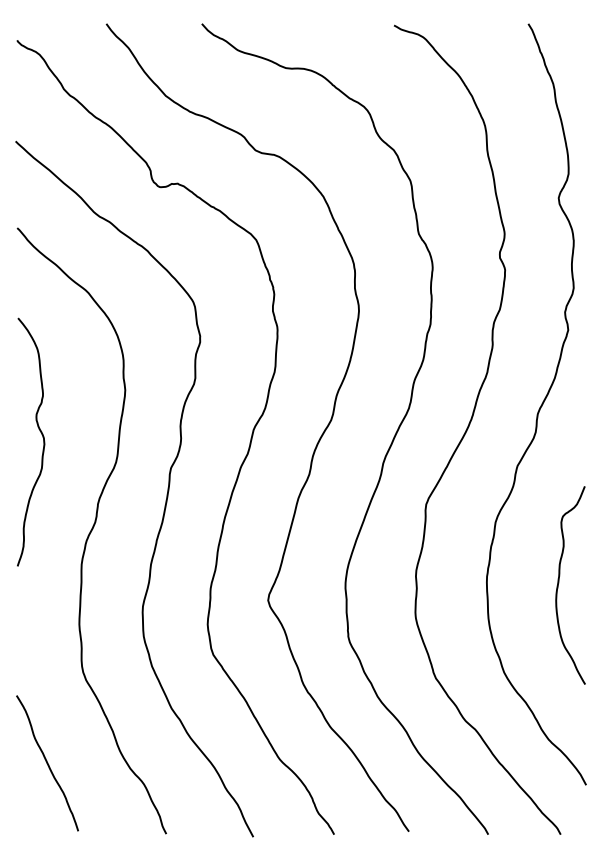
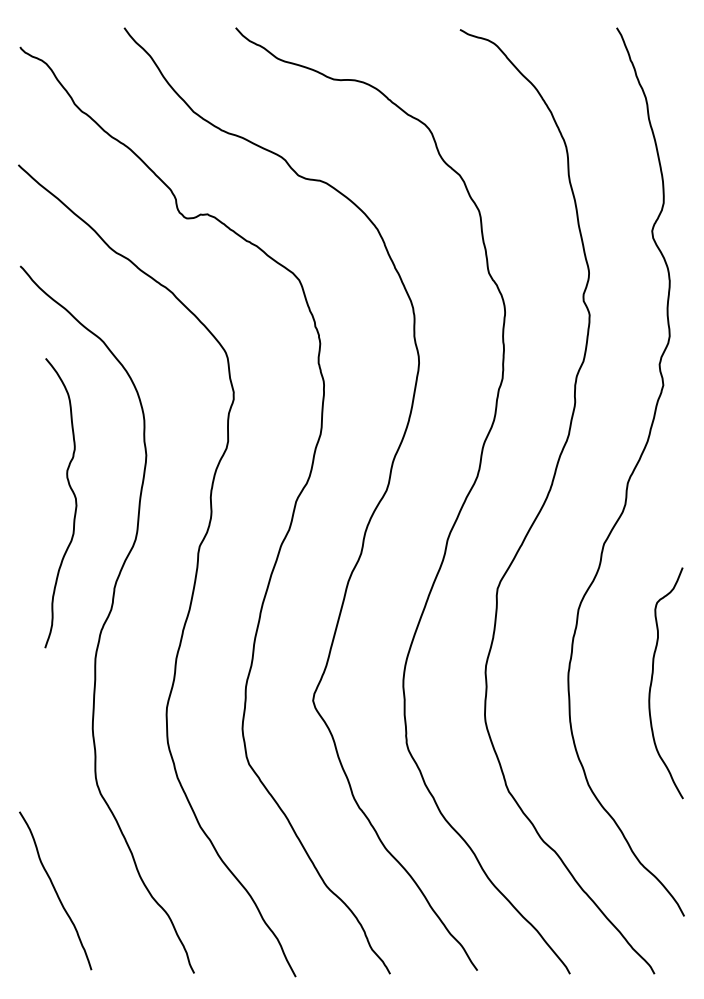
curve: (42, 437) -> (74, 497), moved

